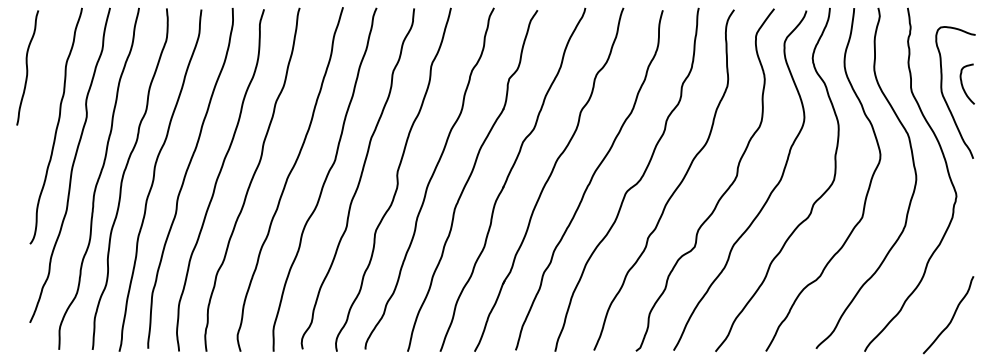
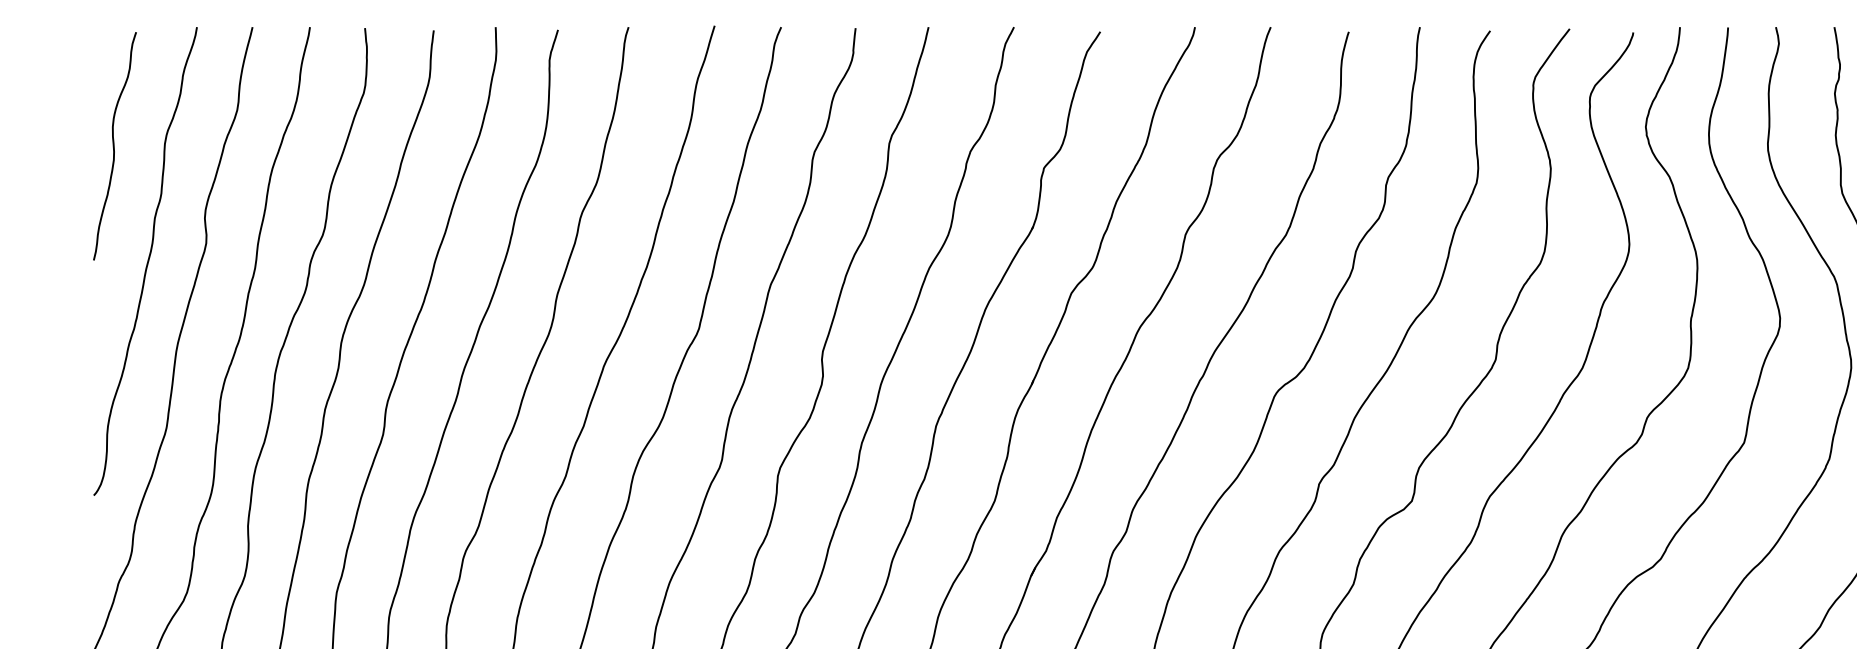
curve: (27, 67) -> (114, 145), moved

